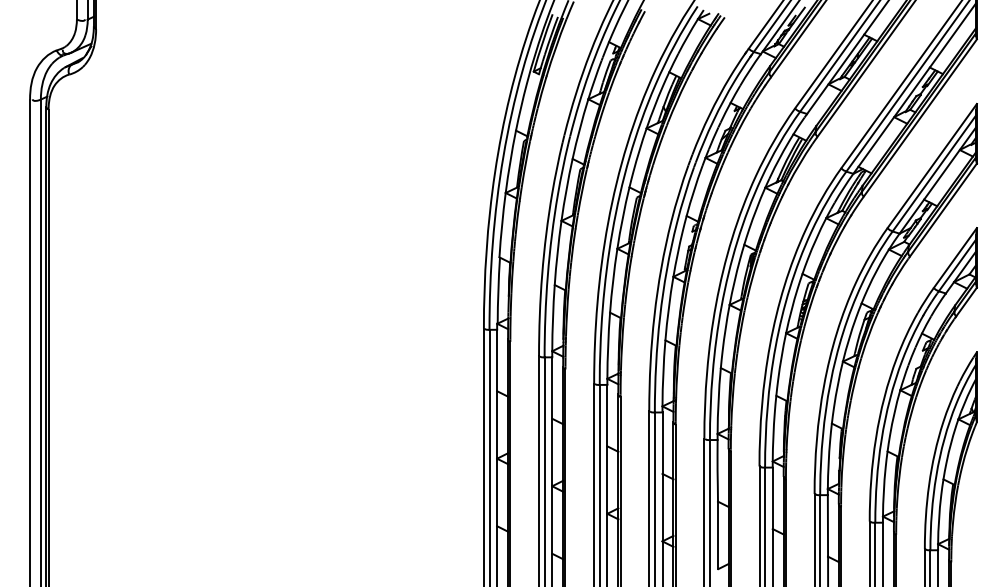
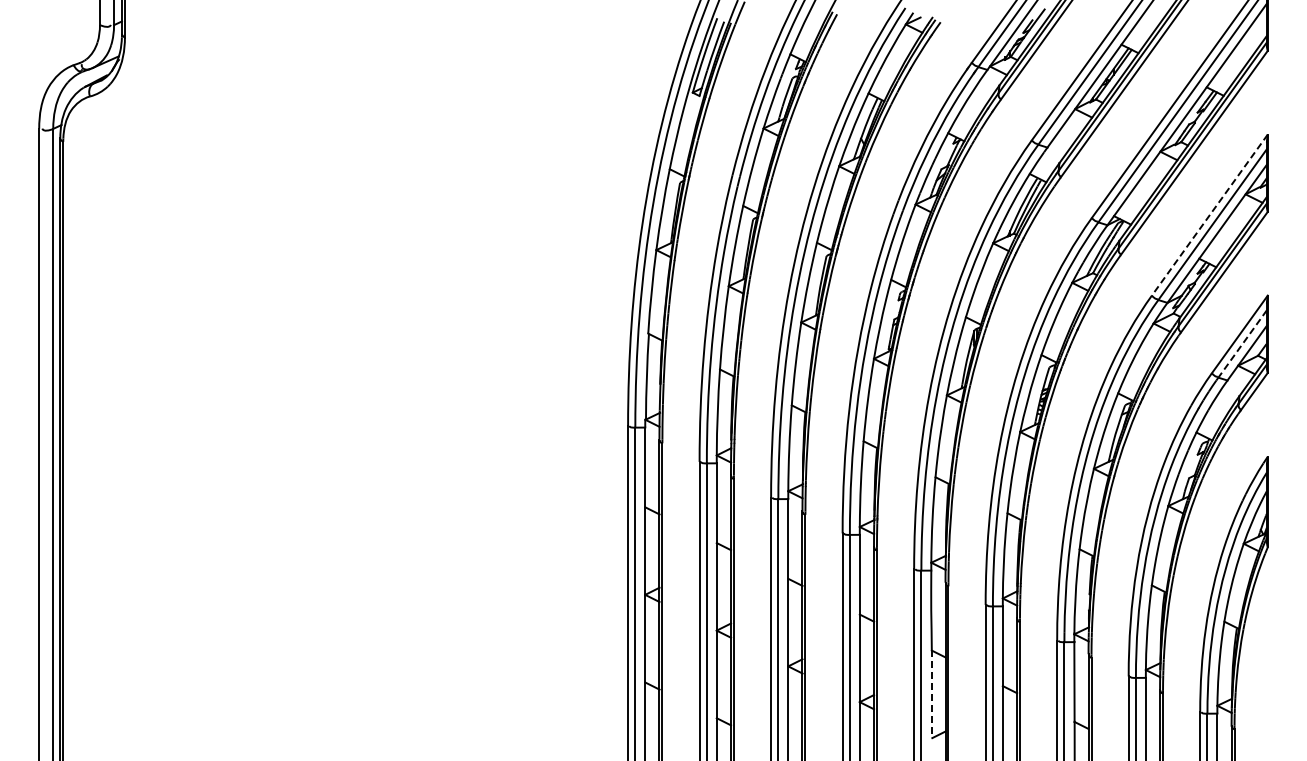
line: (932, 166) -> (1209, 215), solid -> dashed
line: (957, 264) -> (1242, 343), solid -> dashed
line: (717, 535) -> (931, 694), solid -> dashed

